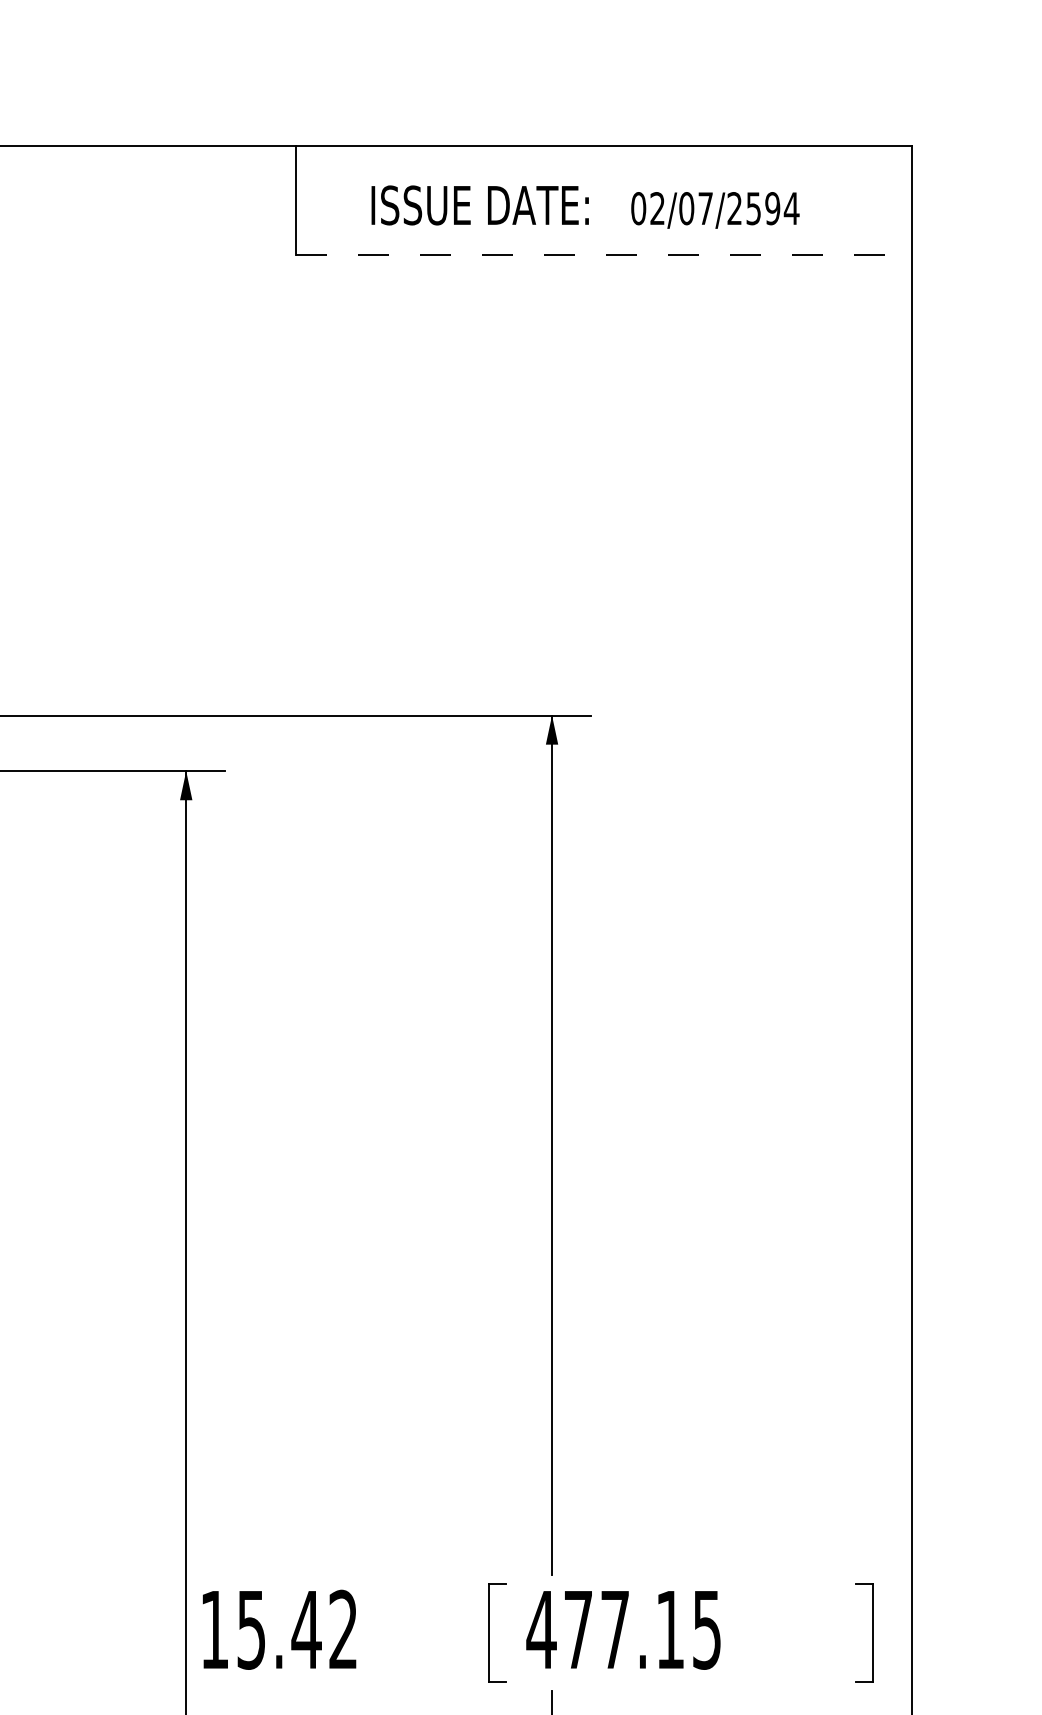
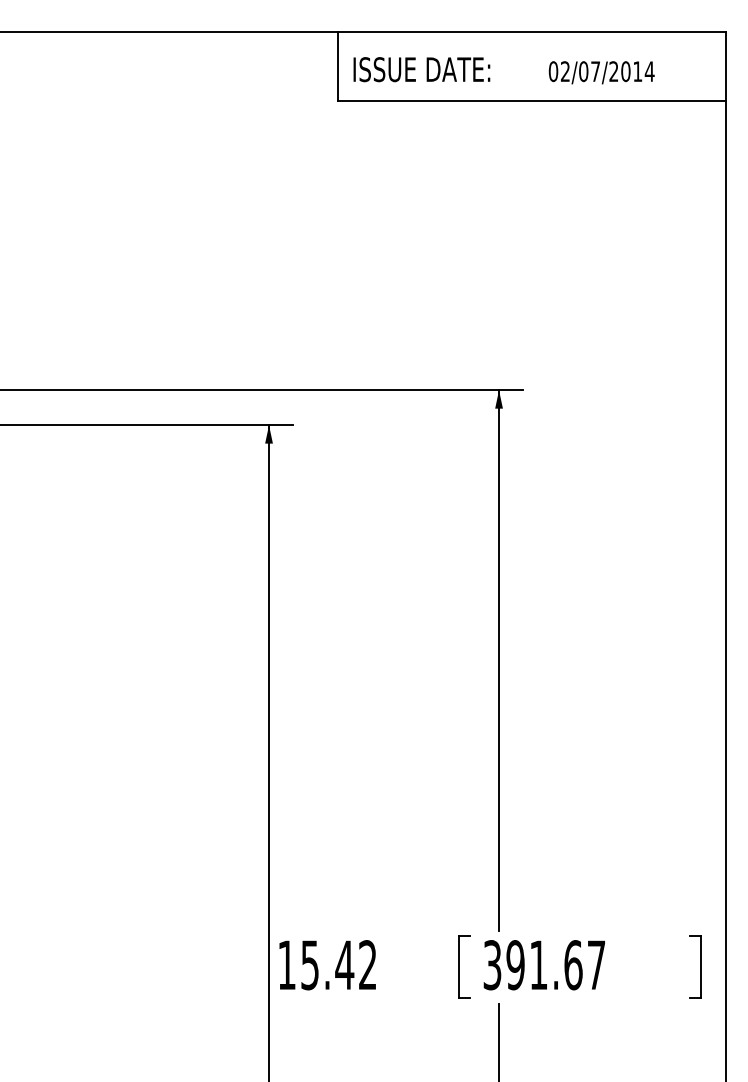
text: (479, 205) -> (421, 69), moved
text: (762, 208) -> (631, 71), 02/07/2594 -> 02/07/2014
line: (603, 256) -> (531, 101), dashed -> solid
text: (622, 1630) -> (543, 965), 477.15 -> 391.67

